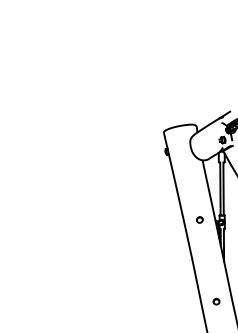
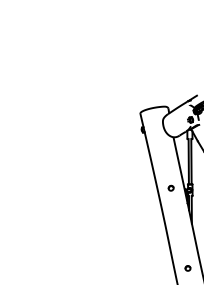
part: (216, 301) -> (187, 268), moved

